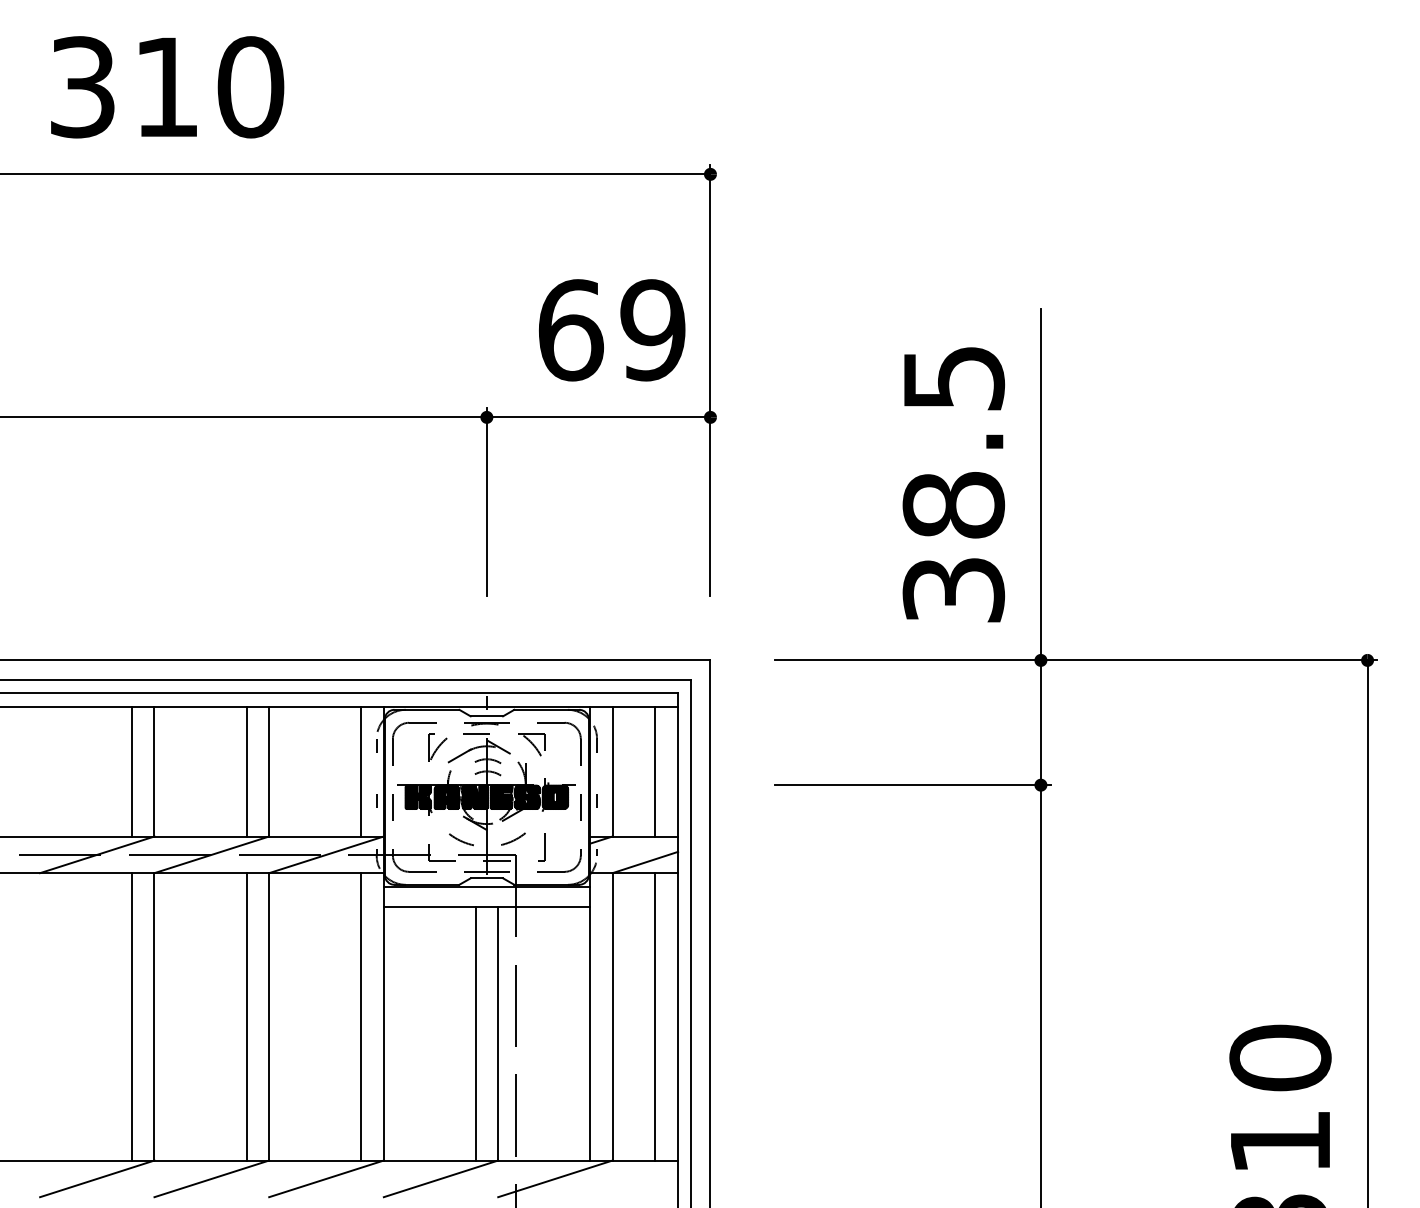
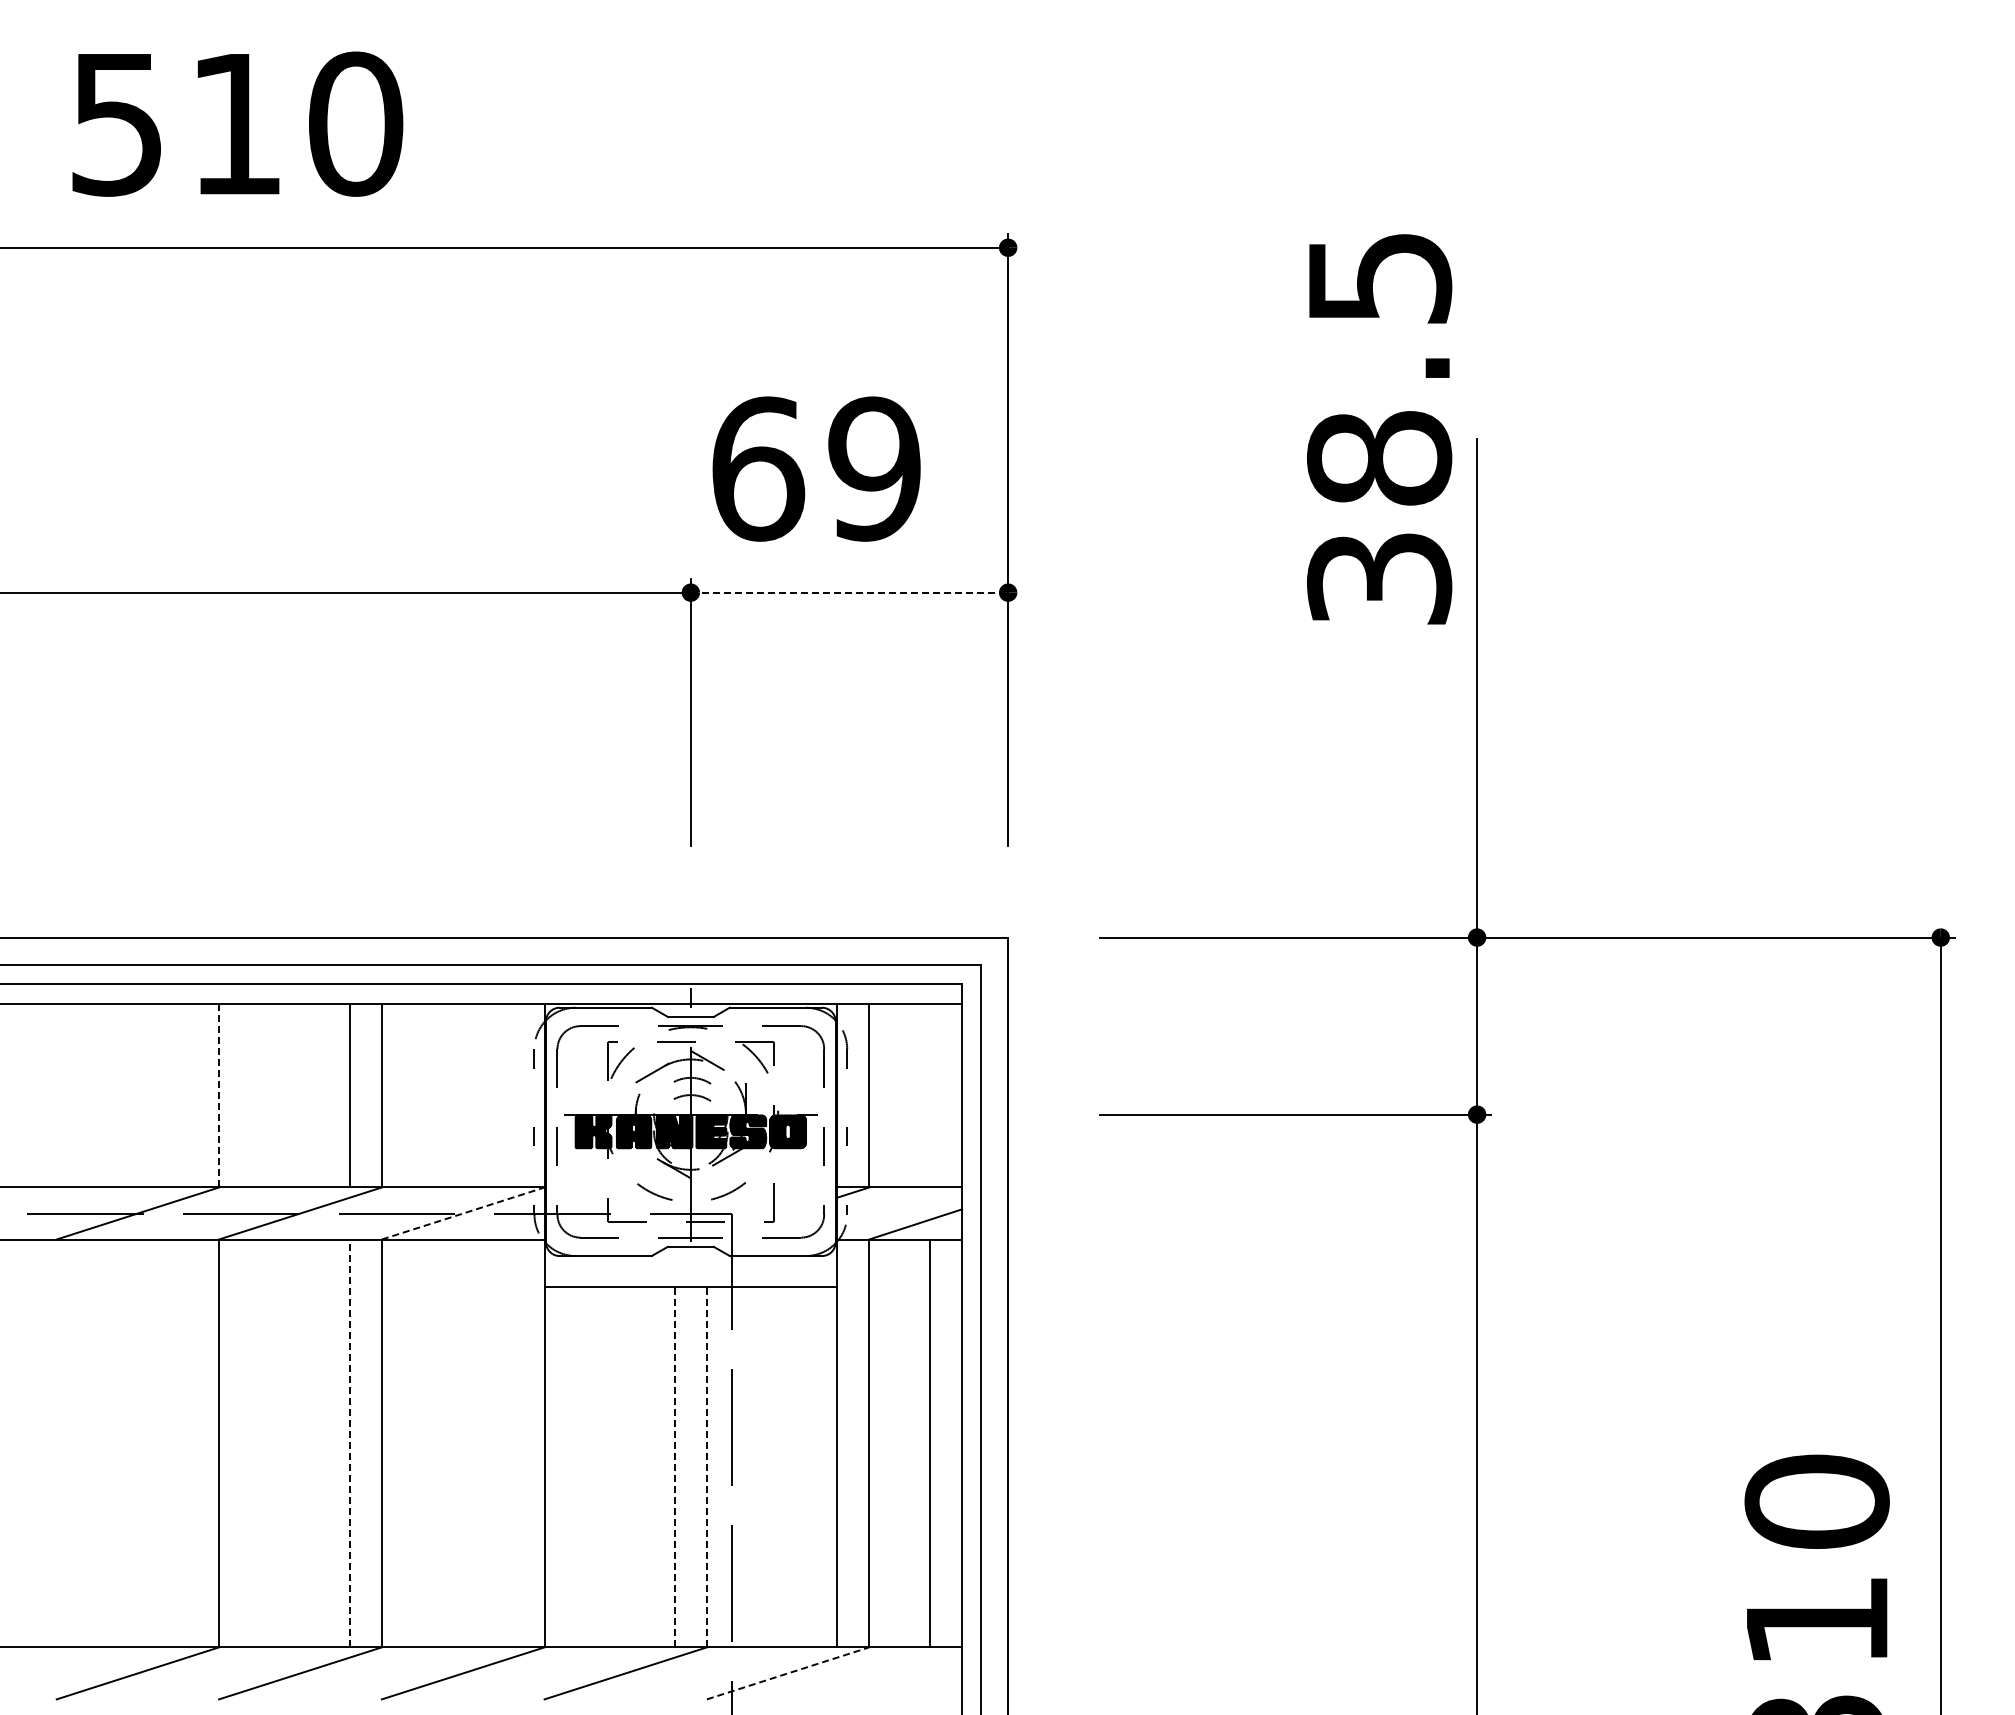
text: (82, 86) -> (117, 123), 310 -> 510
text: (612, 329) -> (816, 468), moved
line: (598, 417) -> (849, 592), solid -> dashed
text: (953, 484) -> (1379, 429), moved
line: (131, 771) -> (186, 1095), removed
line: (154, 771) -> (219, 1095), solid -> dashed
line: (361, 771) -> (512, 1095), removed
line: (655, 771) -> (930, 1095), removed
line: (326, 854) -> (463, 1213), solid -> dashed
line: (486, 887) -> (690, 1259), removed
line: (131, 1016) -> (186, 1443), removed
line: (246, 1016) -> (349, 1443), solid -> dashed
line: (361, 1016) -> (512, 1443), removed
line: (475, 1033) -> (674, 1466), solid -> dashed
line: (497, 1033) -> (706, 1466), solid -> dashed
line: (555, 1178) -> (788, 1673), solid -> dashed

